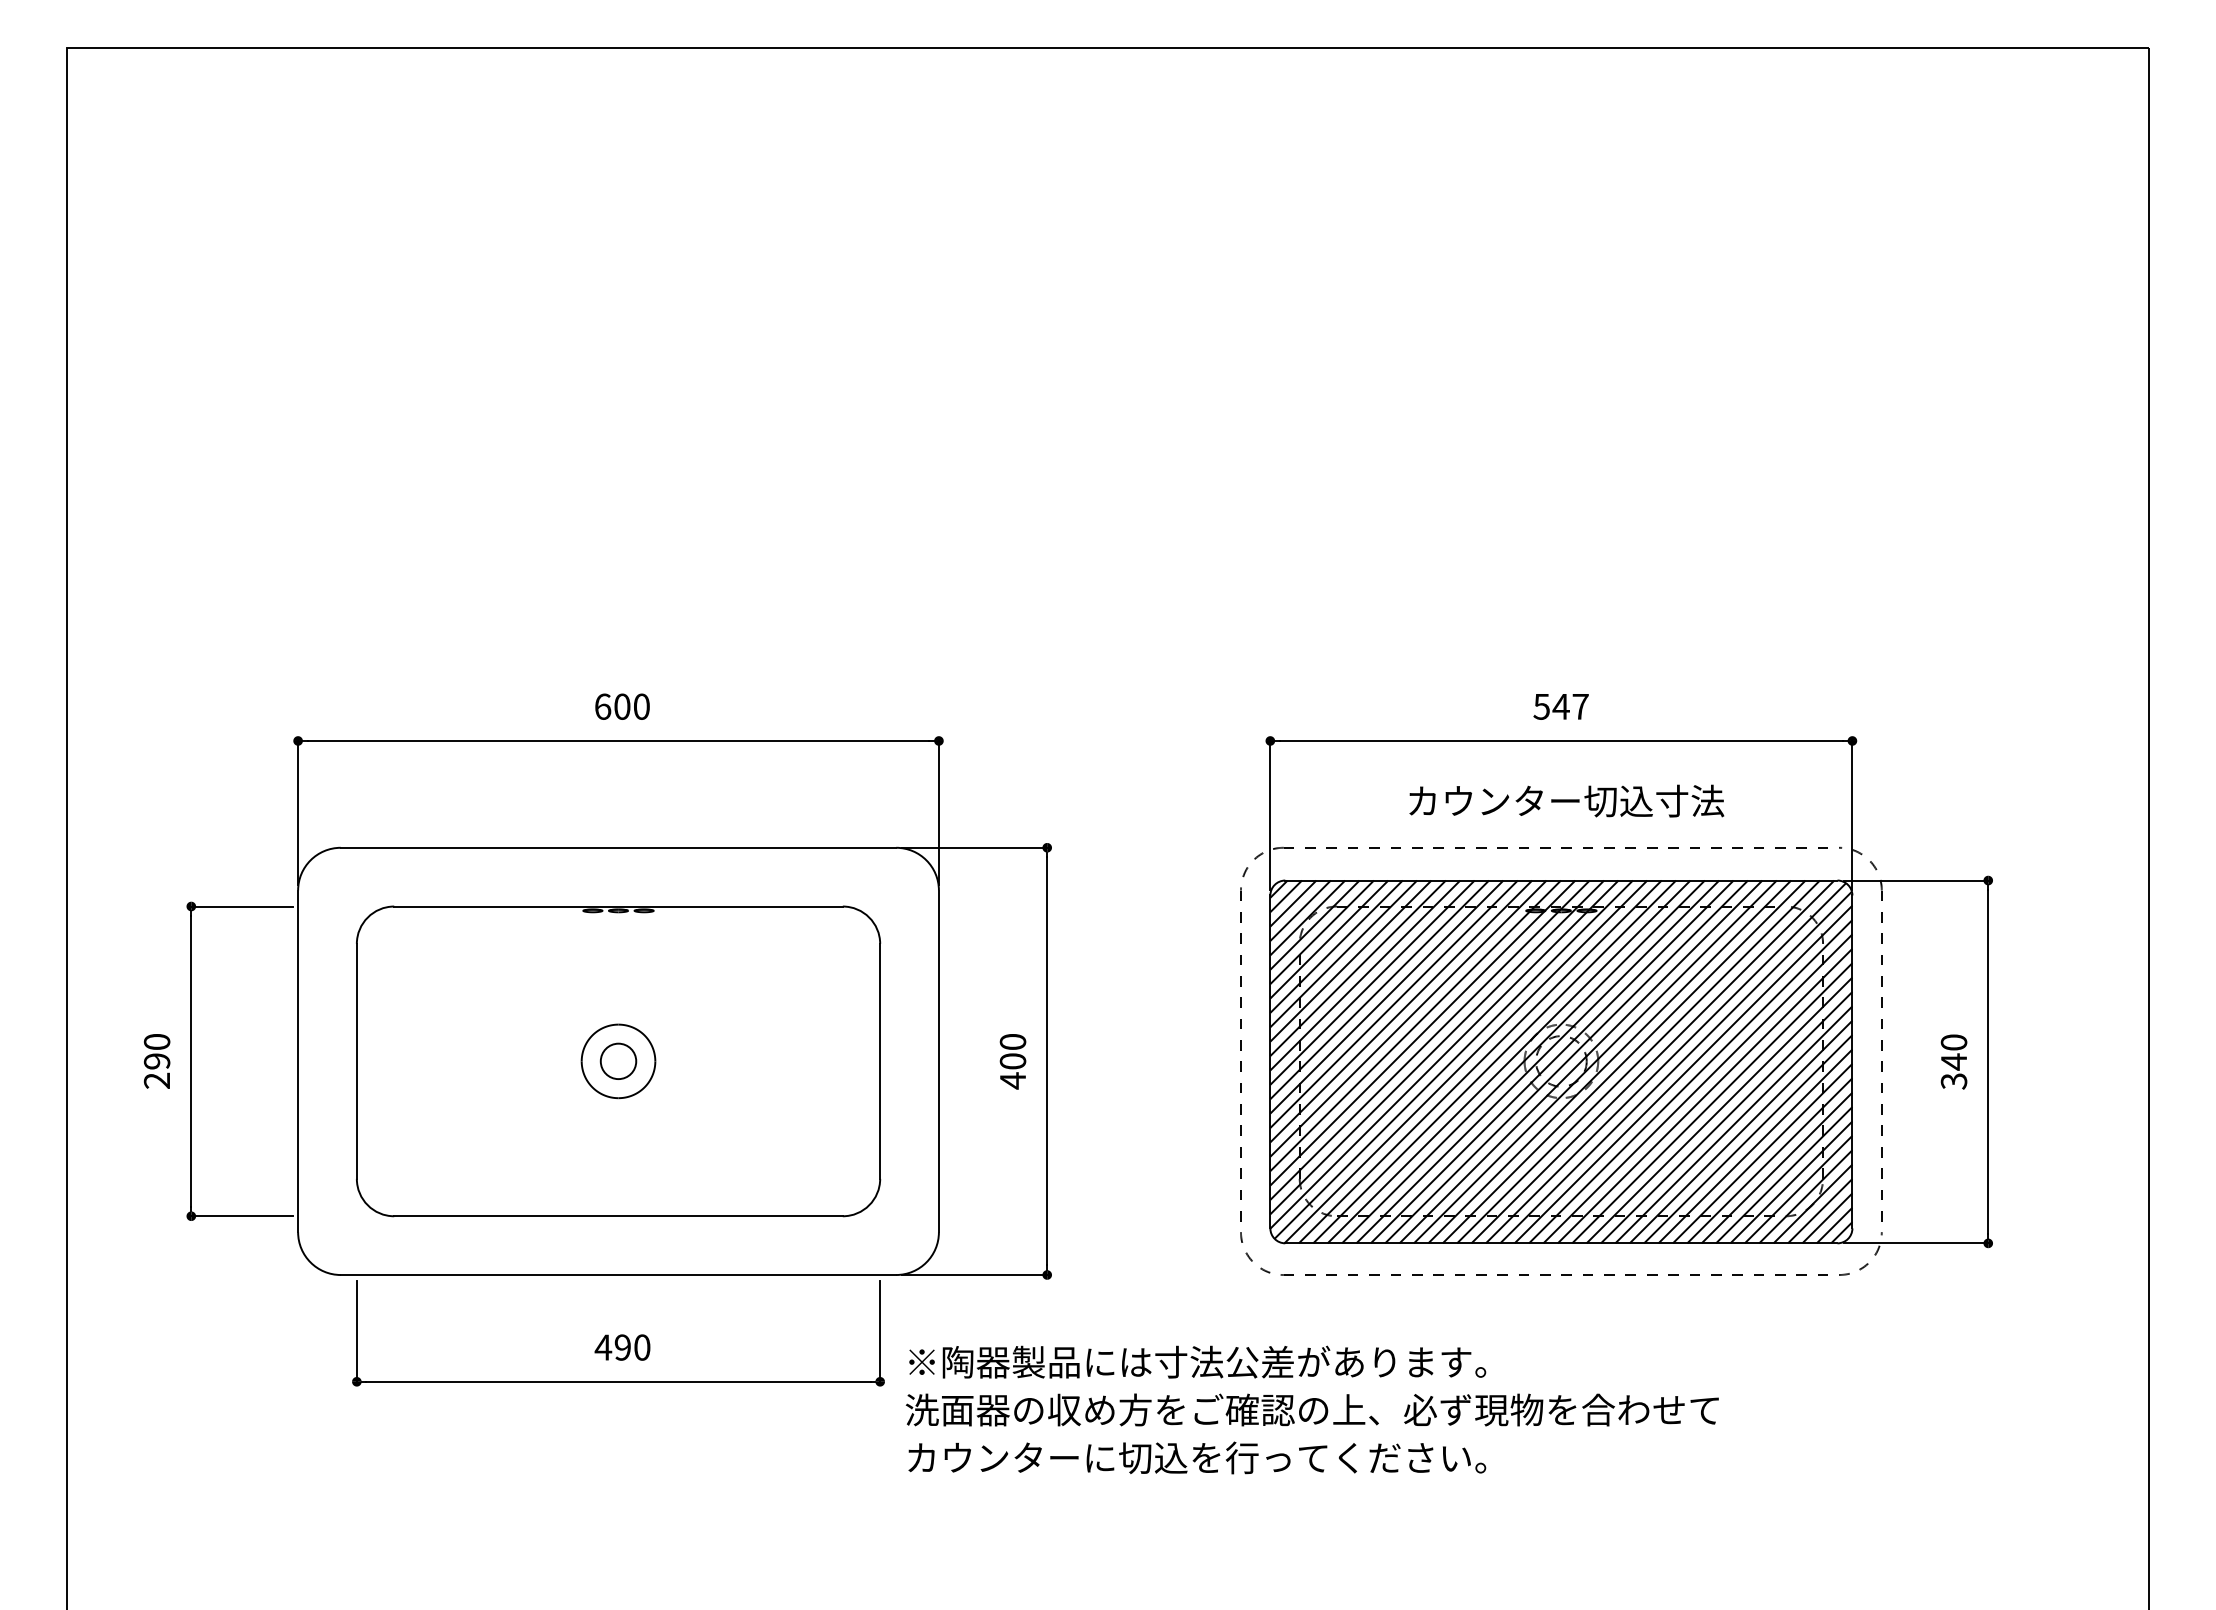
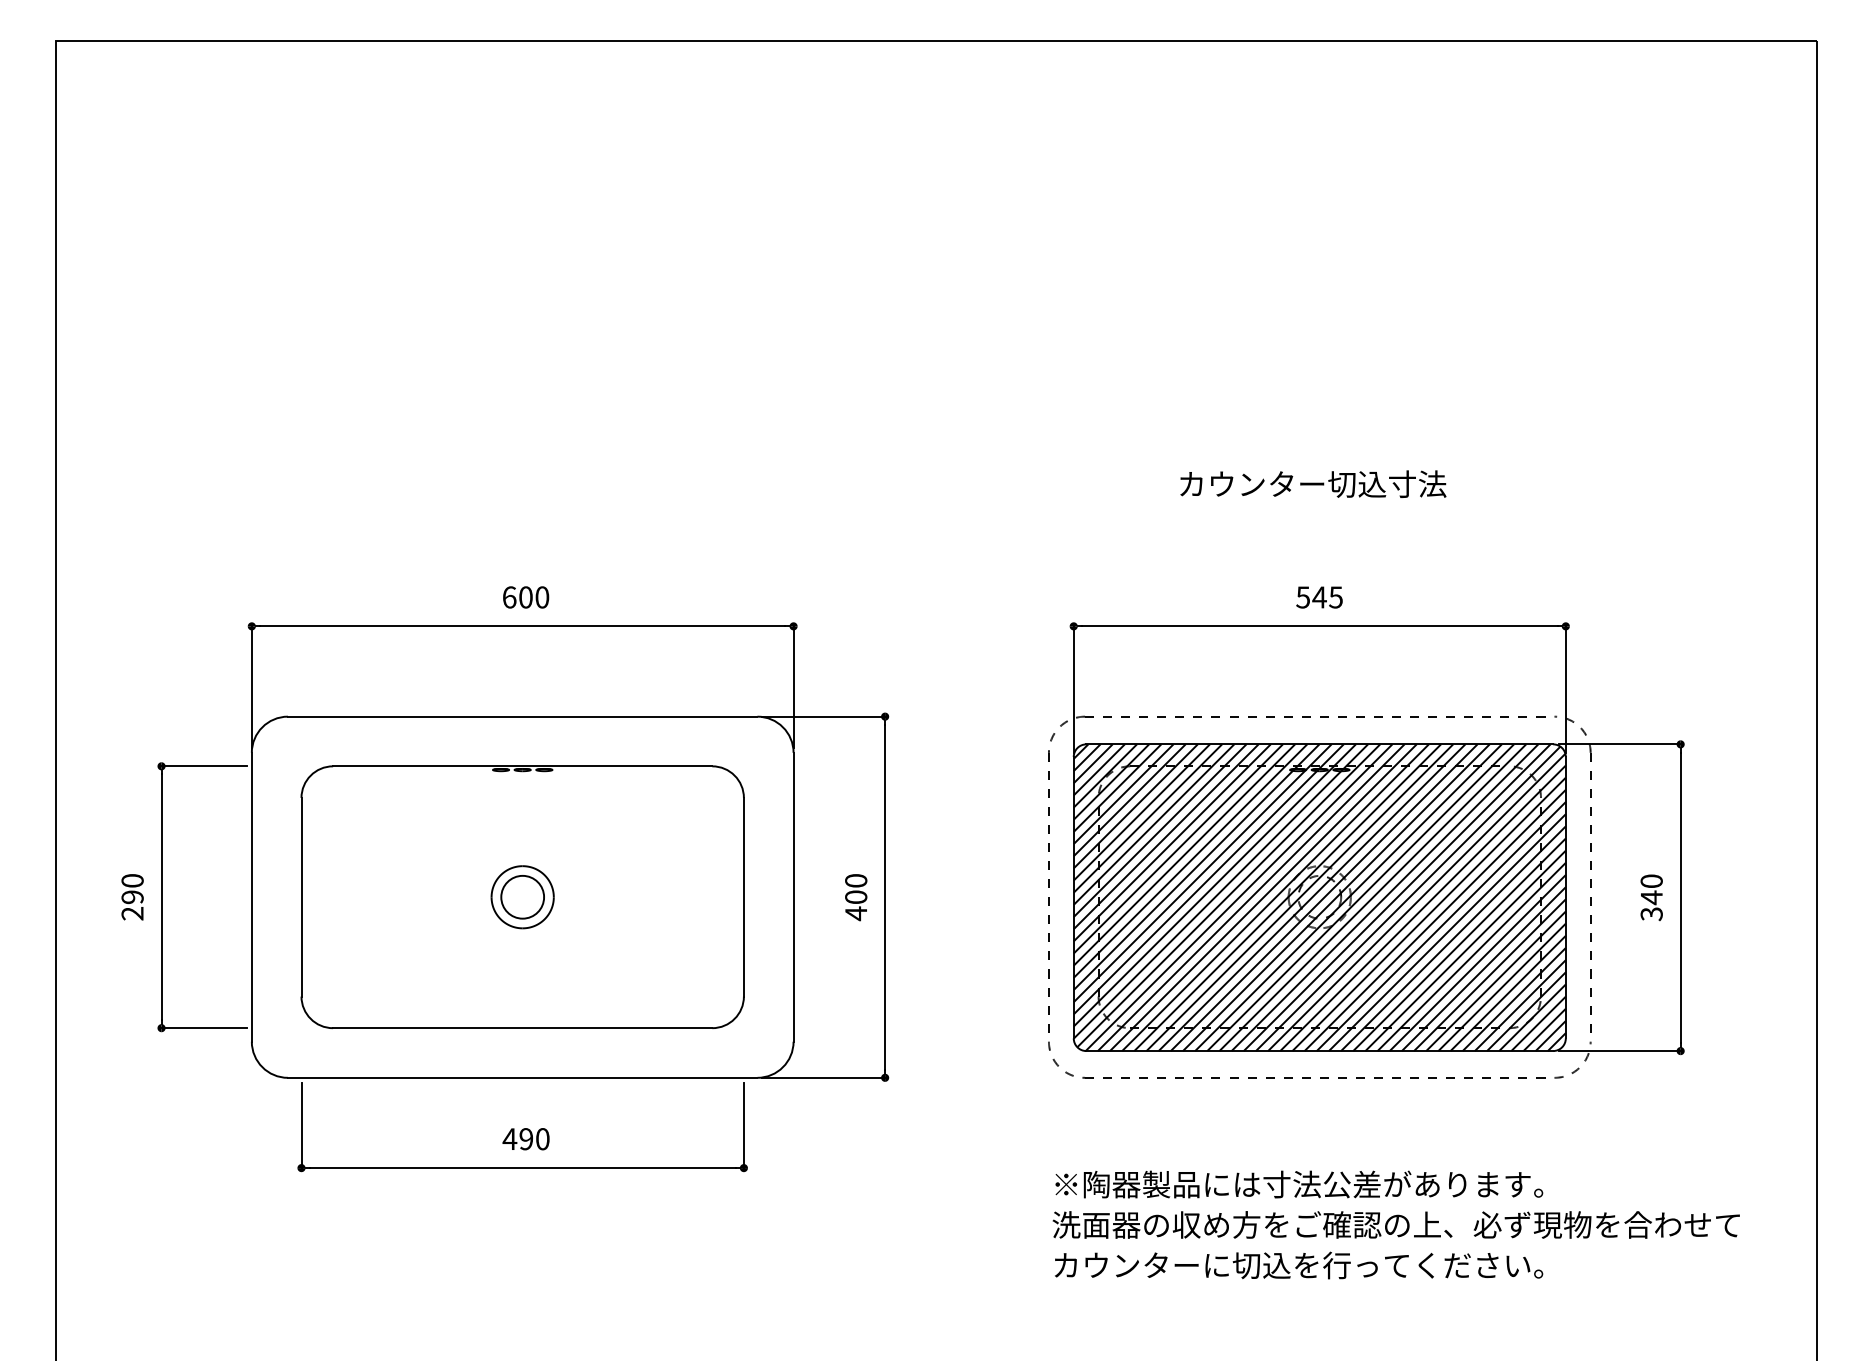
text: (1579, 706) -> (1335, 597), 547 -> 545
text: (1566, 800) -> (1313, 483), moved
circle: (618, 1060) -> (522, 896), size x1.43
text: (1311, 1409) -> (1395, 1224), moved

